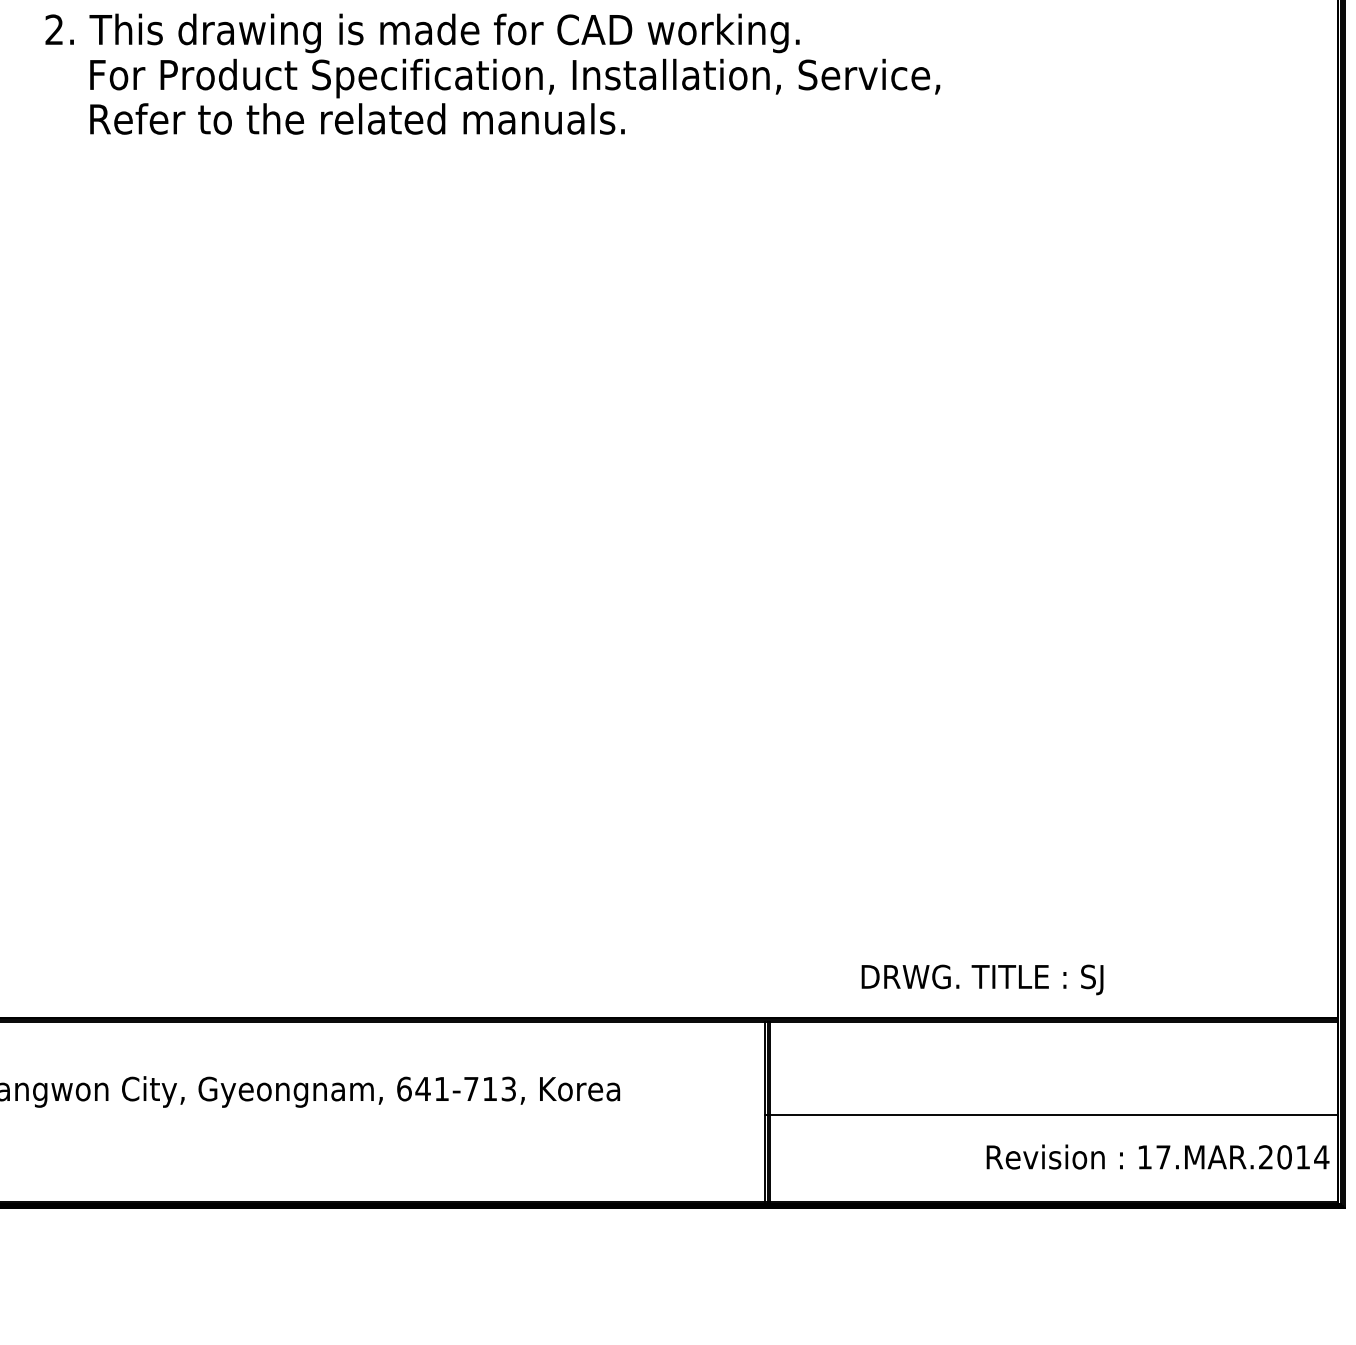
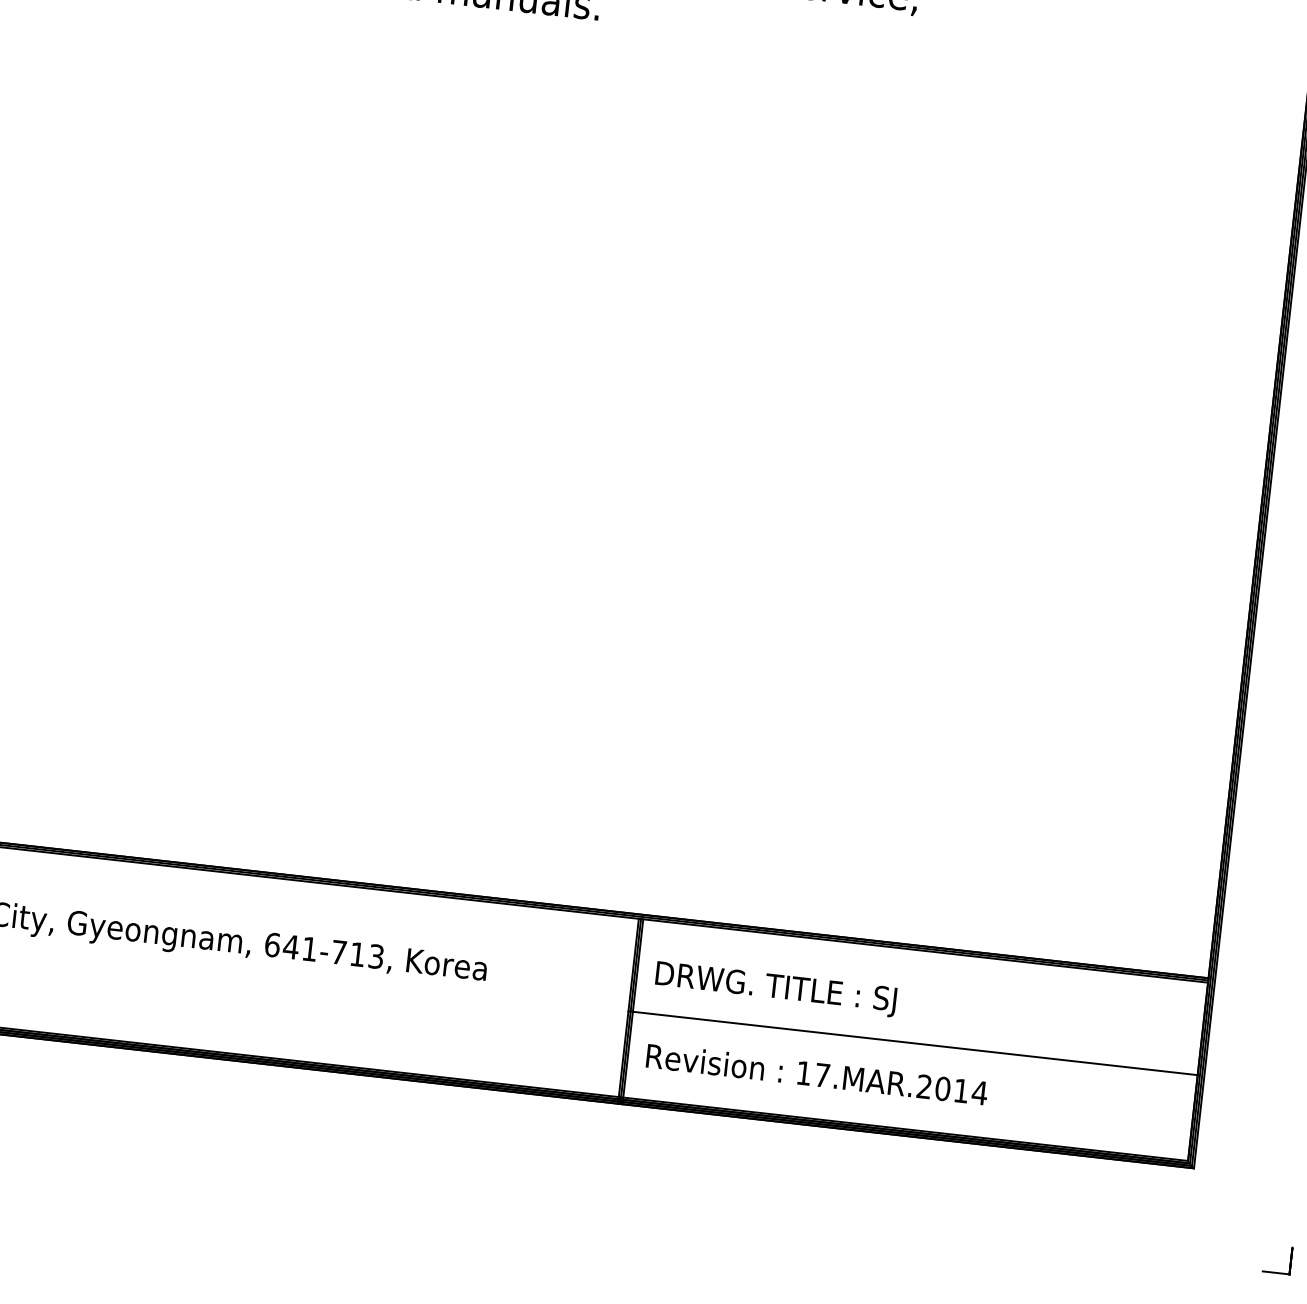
text: (982, 979) -> (775, 988), moved
text: (1157, 1156) -> (816, 1073), moved

